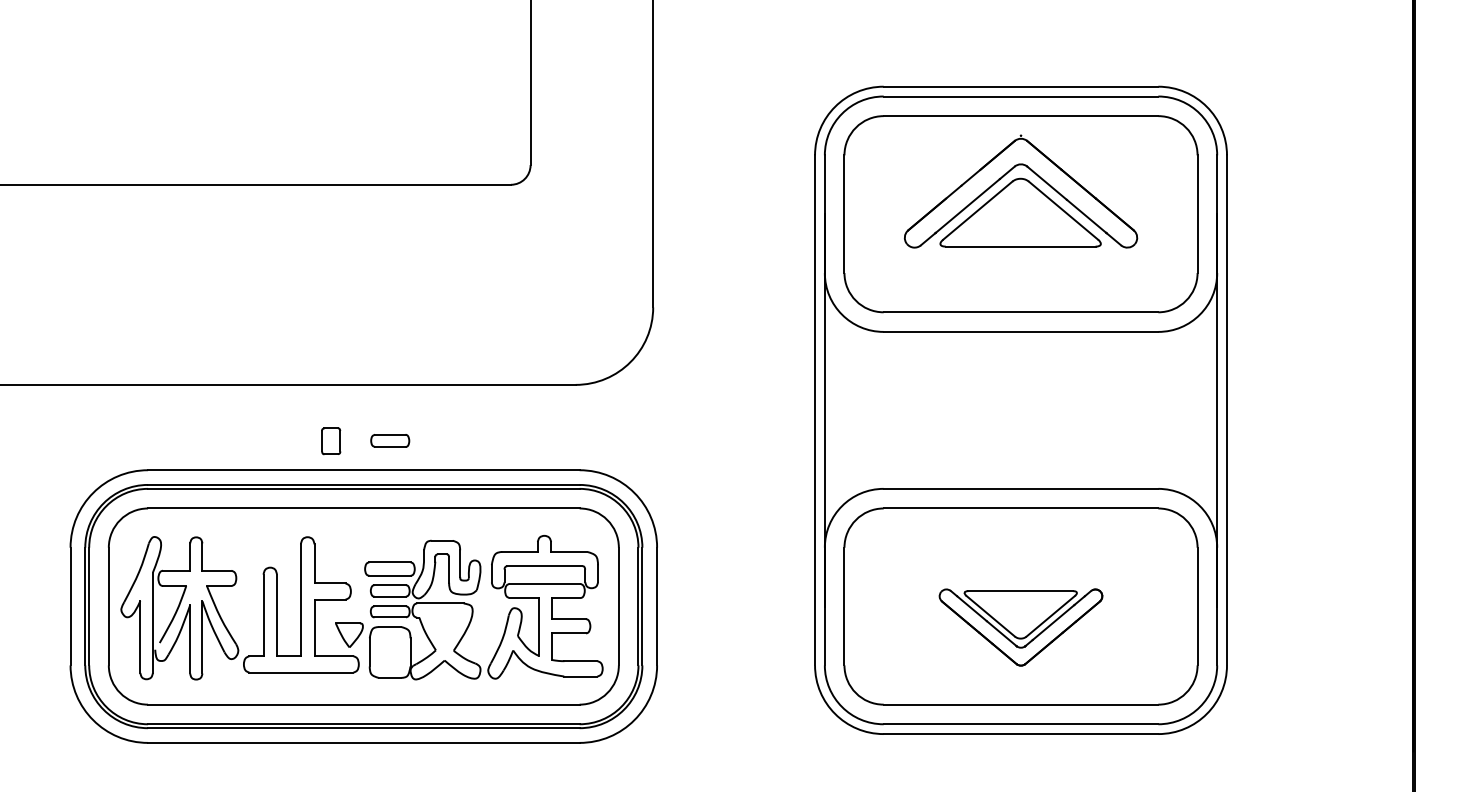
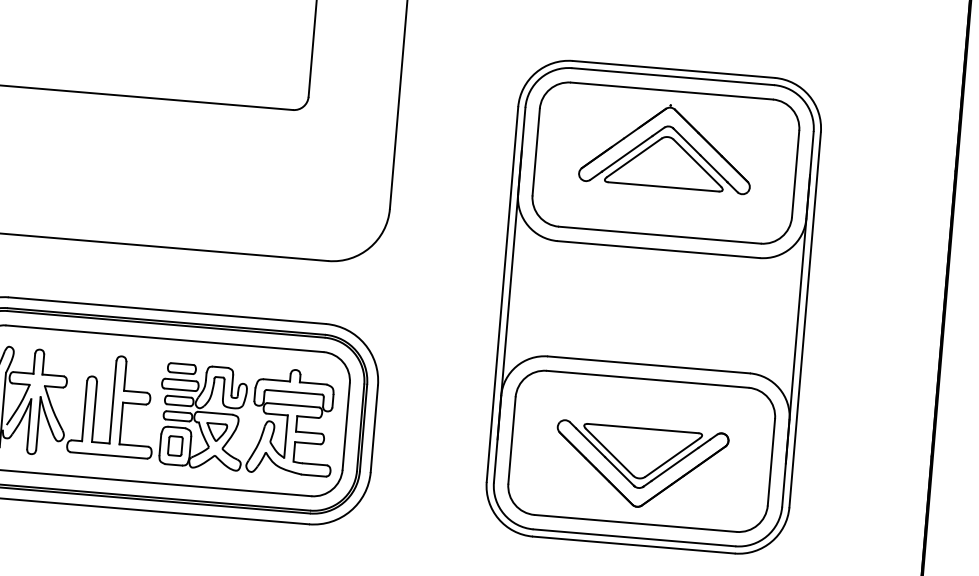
part: (390, 440) -> (182, 368), moved
part: (331, 441) -> (175, 446), moved
part: (1020, 627) -> (640, 466), size x1.43
part: (349, 634) -> (216, 431), moved

